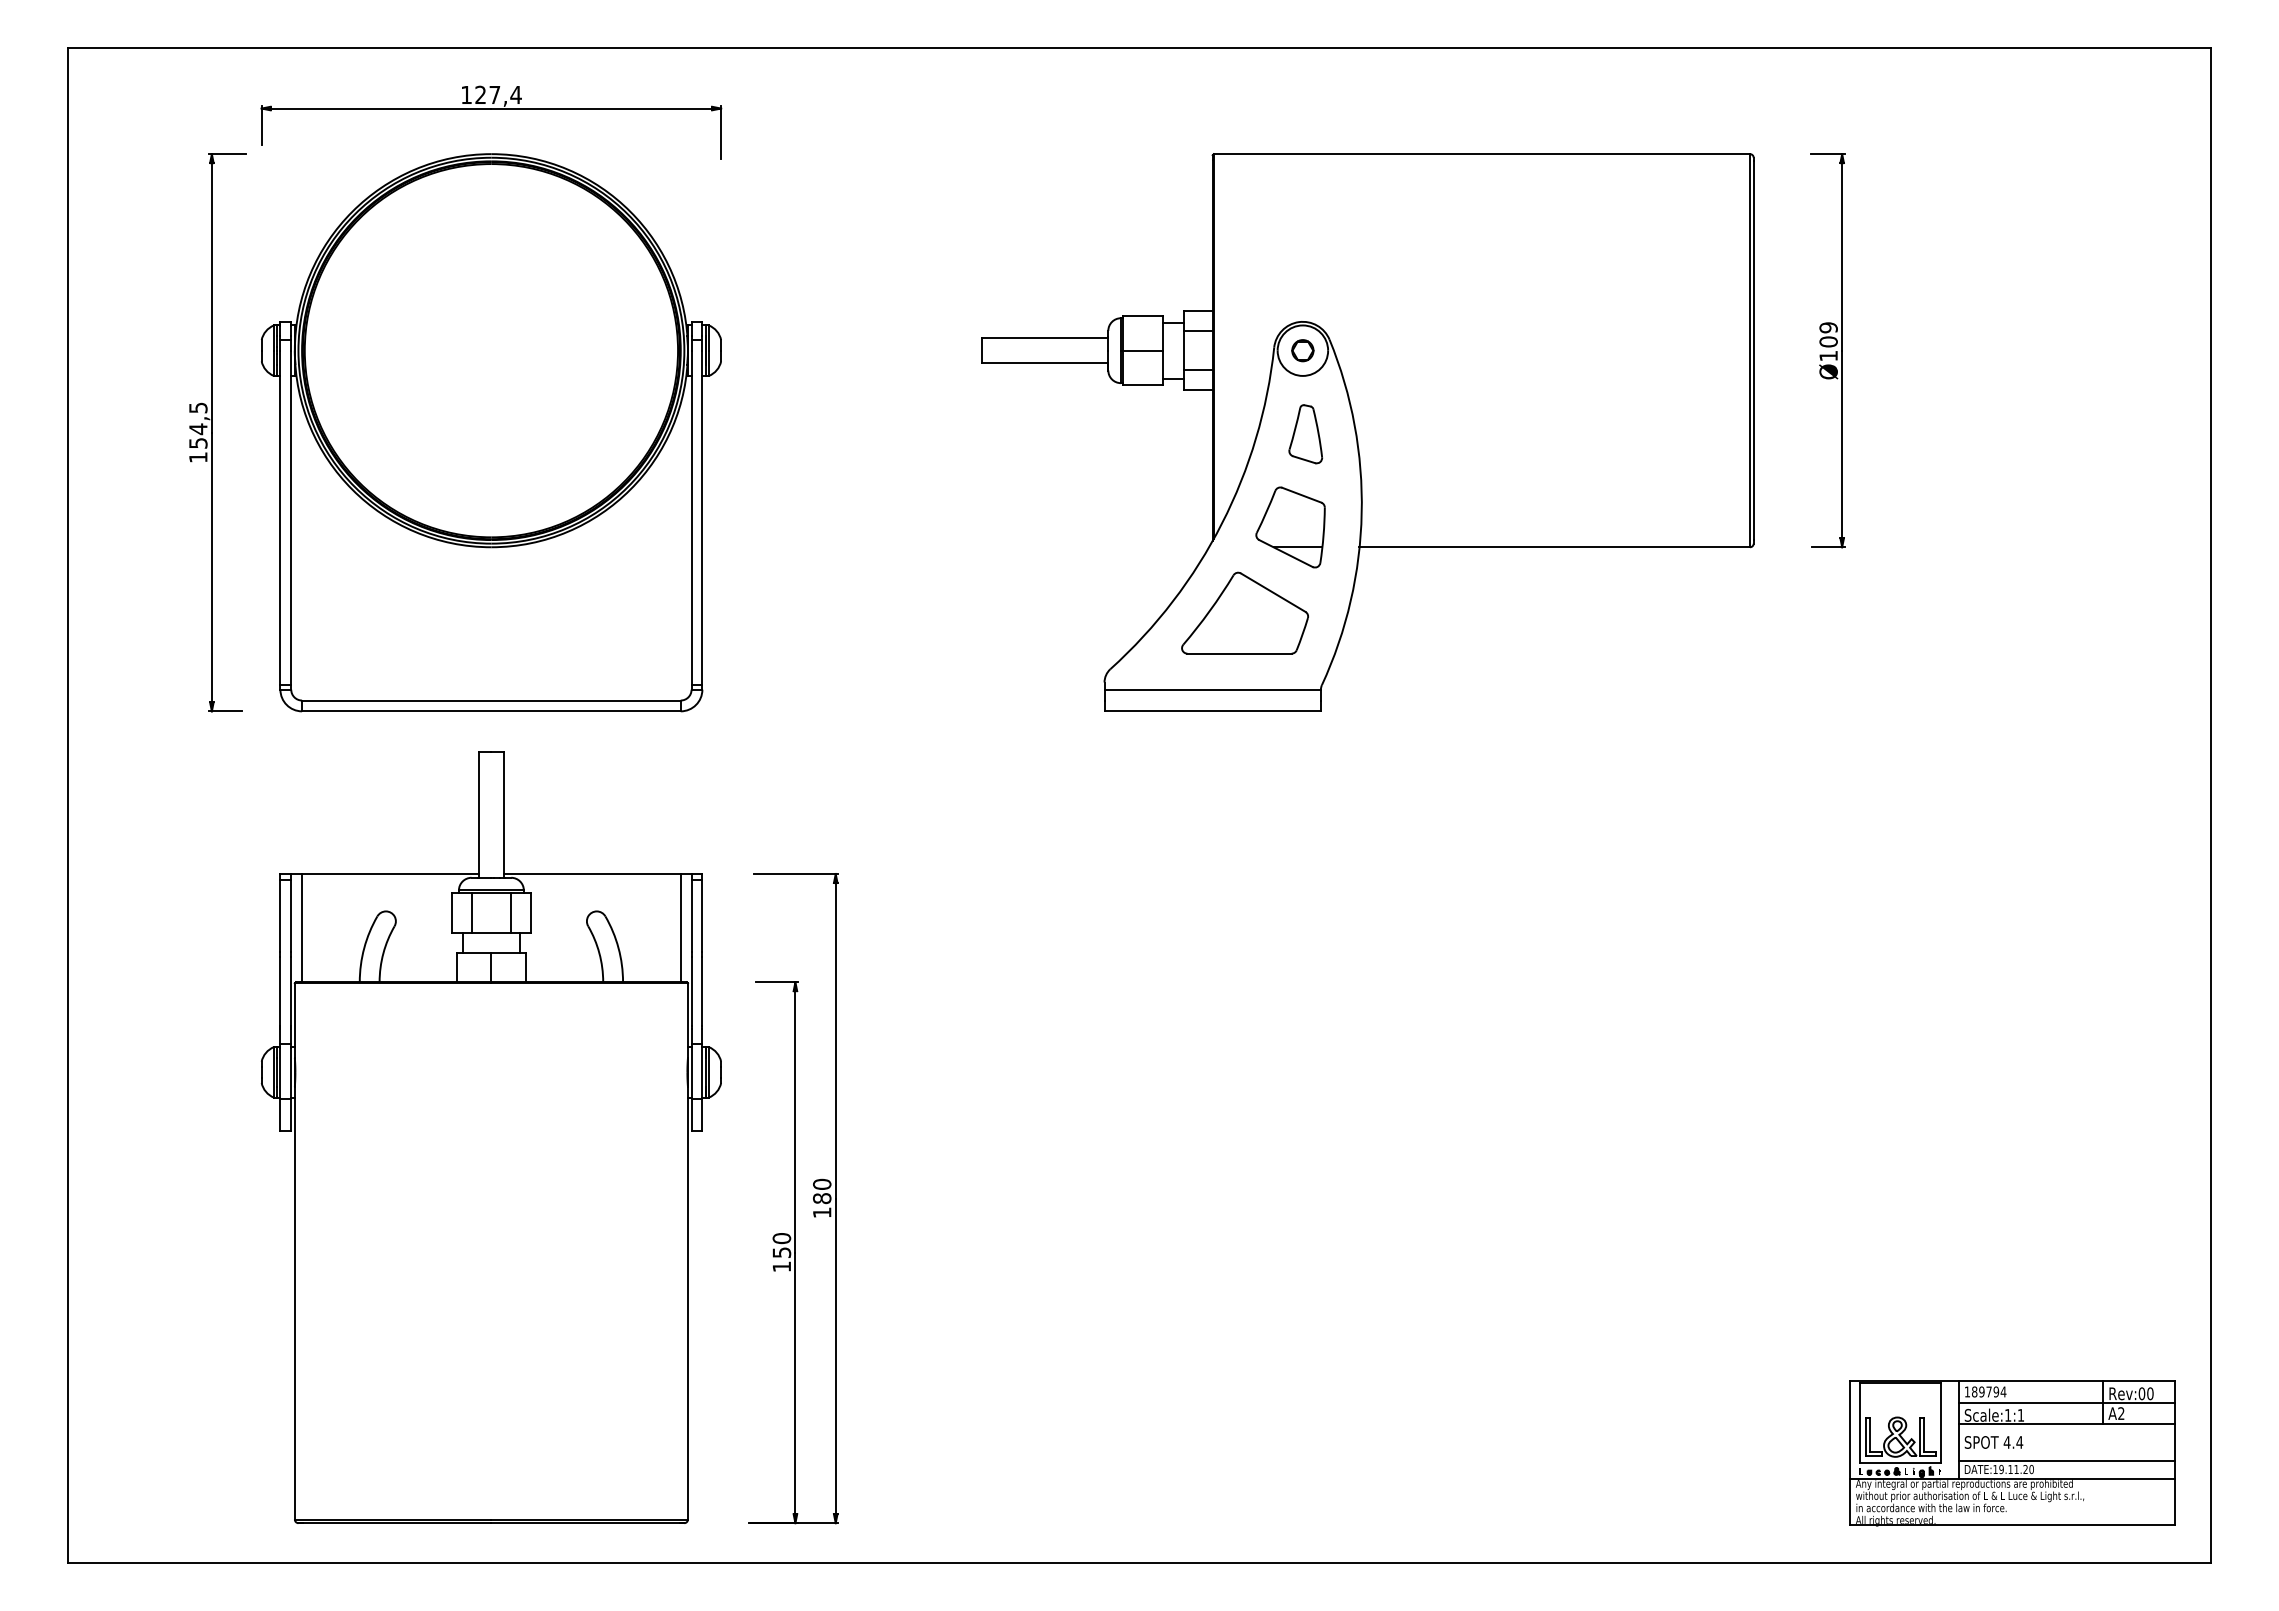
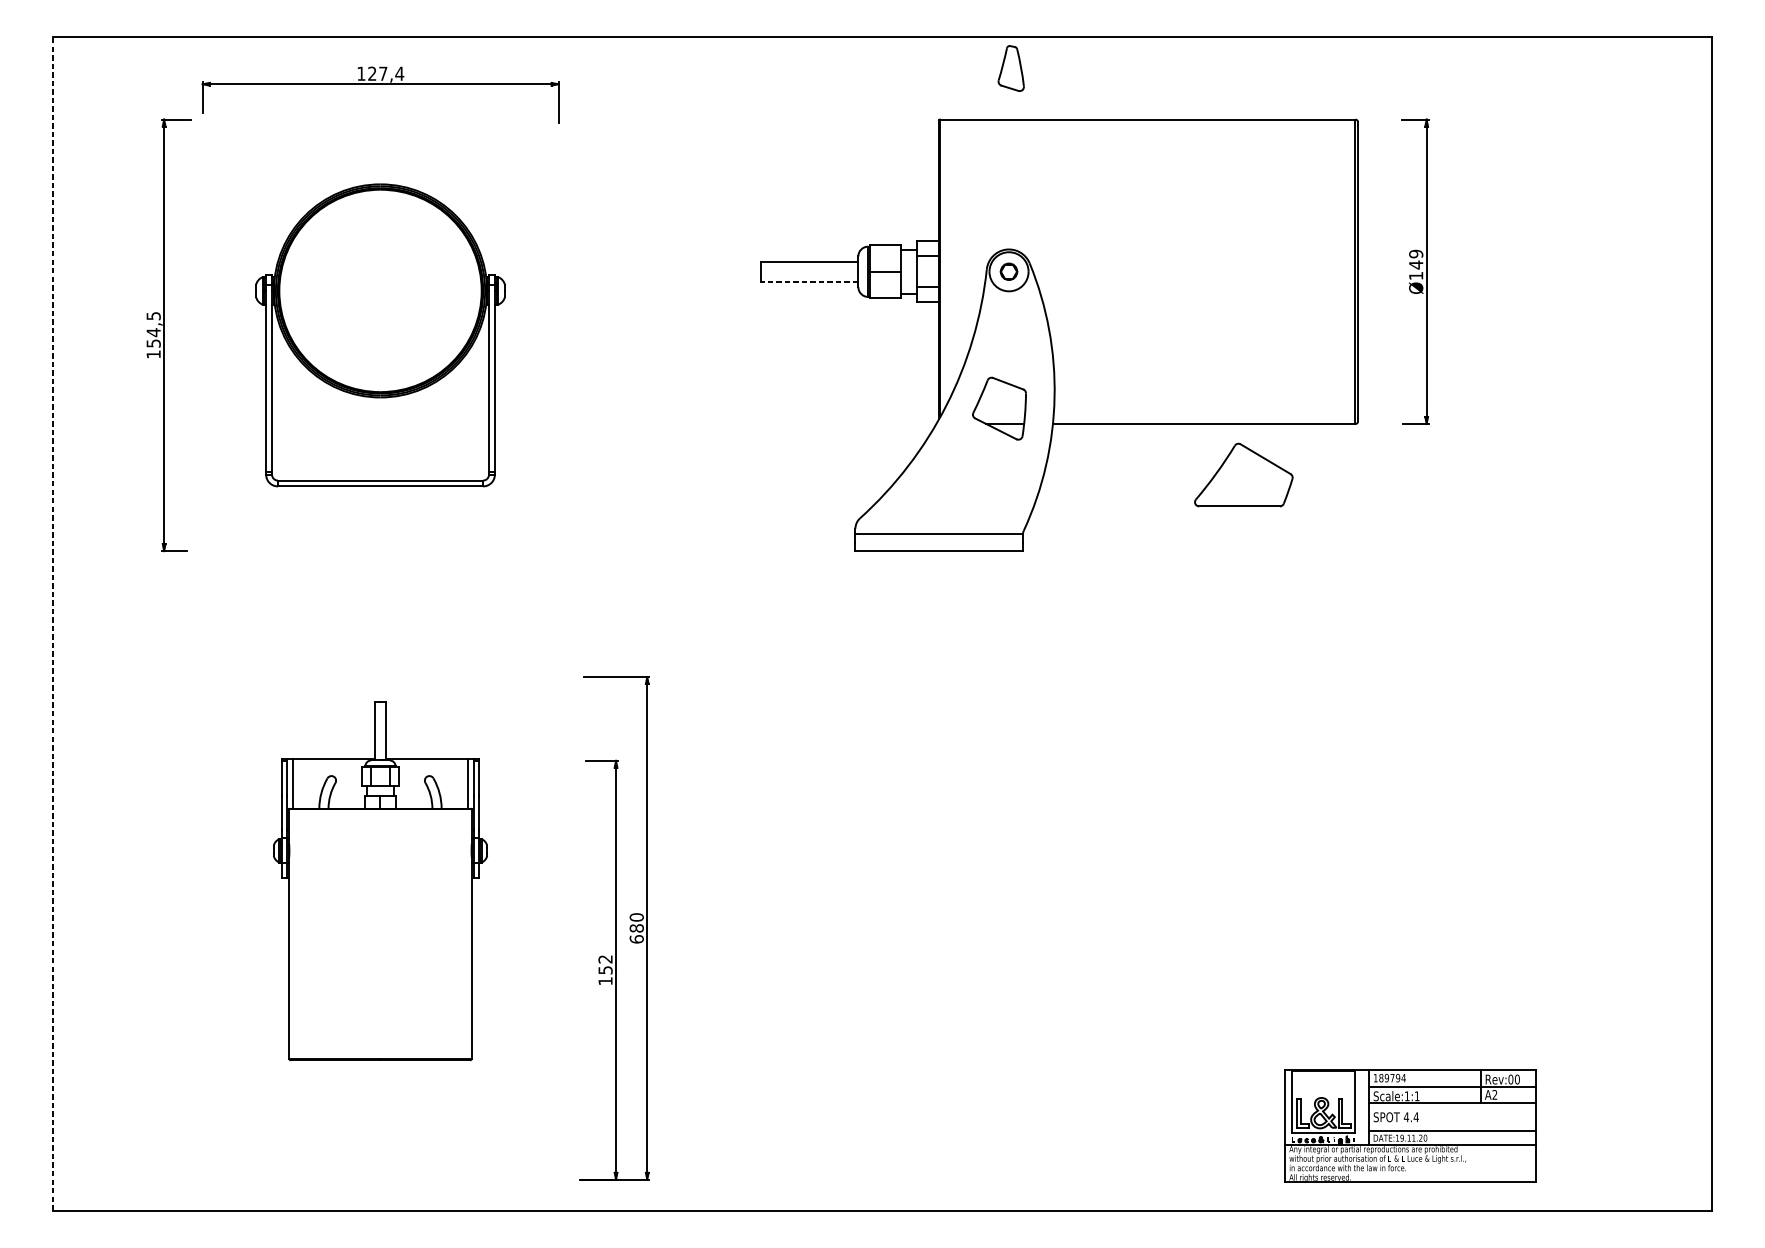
text: (1828, 341) -> (1416, 264), Ø109 -> Ø149
line: (1044, 363) -> (808, 281), solid -> dashed
part: (490, 432) -> (379, 335), size x0.7
part: (1305, 434) -> (1011, 68), moved
part: (1244, 612) -> (1243, 474), moved
line: (68, 805) -> (53, 624), solid -> dashed
part: (490, 1137) -> (379, 881), size x0.6
text: (821, 1212) -> (636, 939), 180 -> 680
text: (781, 1238) -> (605, 959), 150 -> 152
part: (2012, 1453) -> (1410, 1125), moved

